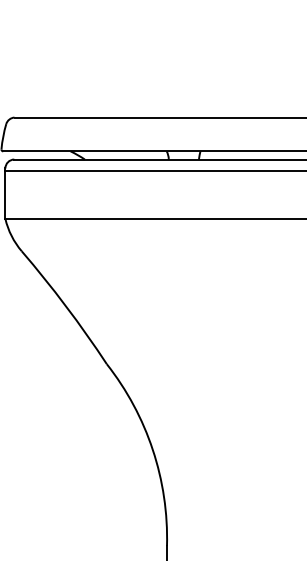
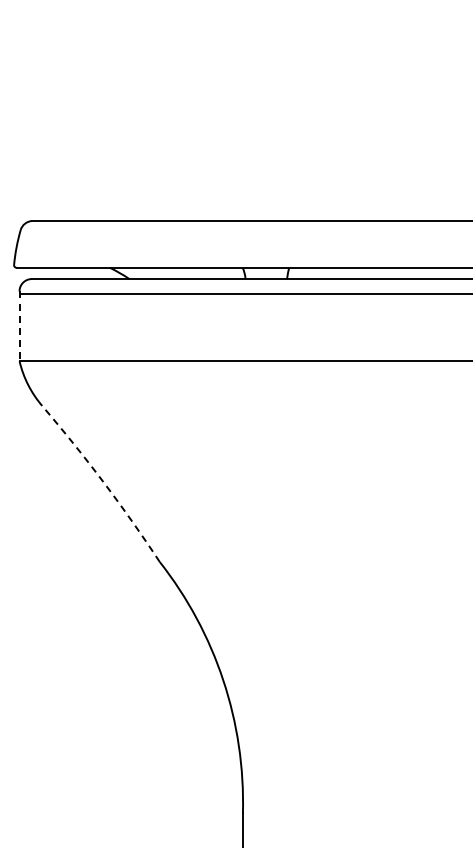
line: (5, 193) -> (19, 326), solid -> dashed
arc: (66, 306) -> (103, 482), solid -> dashed

